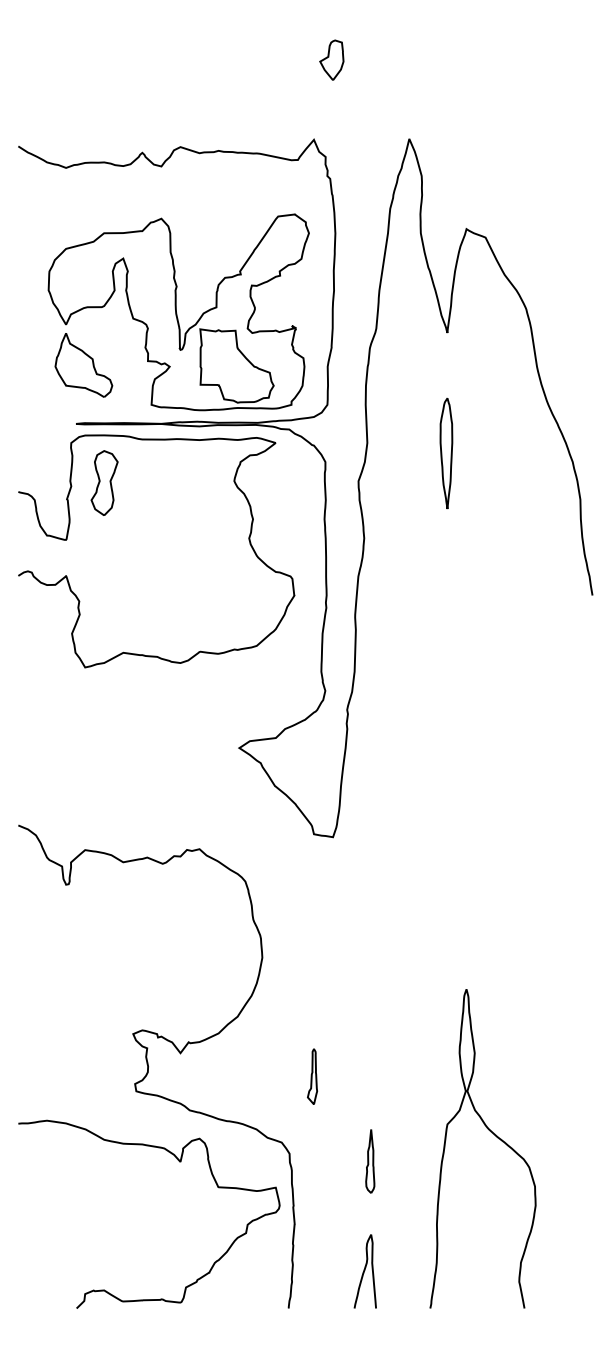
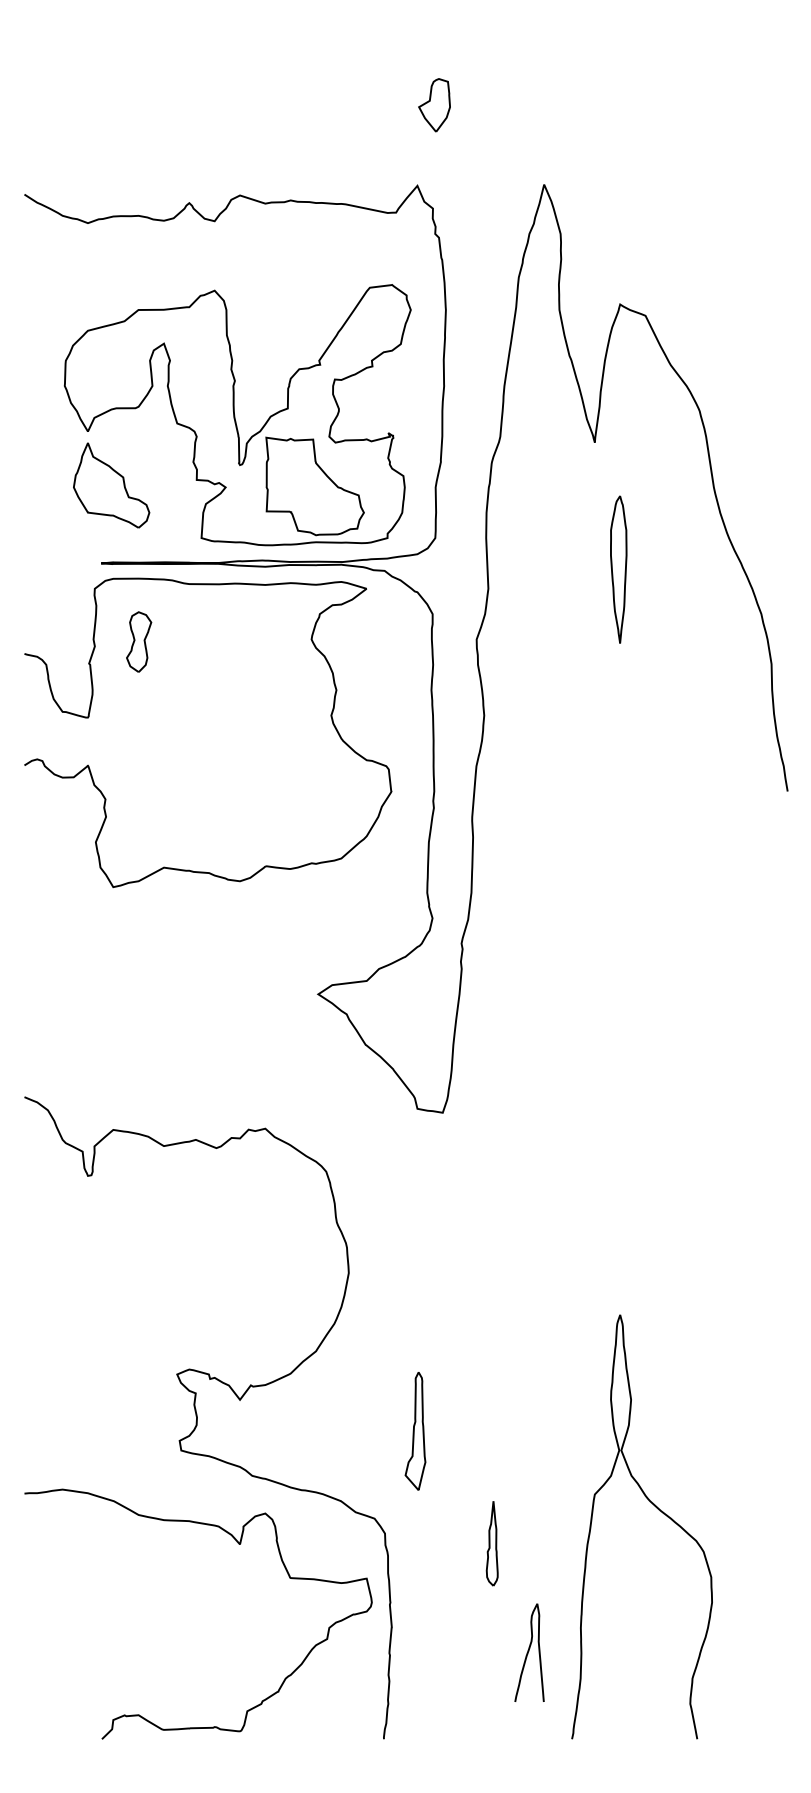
part: (331, 59) -> (434, 104), moved
part: (446, 453) -> (618, 569), moved
part: (104, 482) -> (138, 641), size x0.7
part: (312, 1076) -> (415, 1430), size x1.6
curve: (364, 1271) -> (528, 1652), moved

